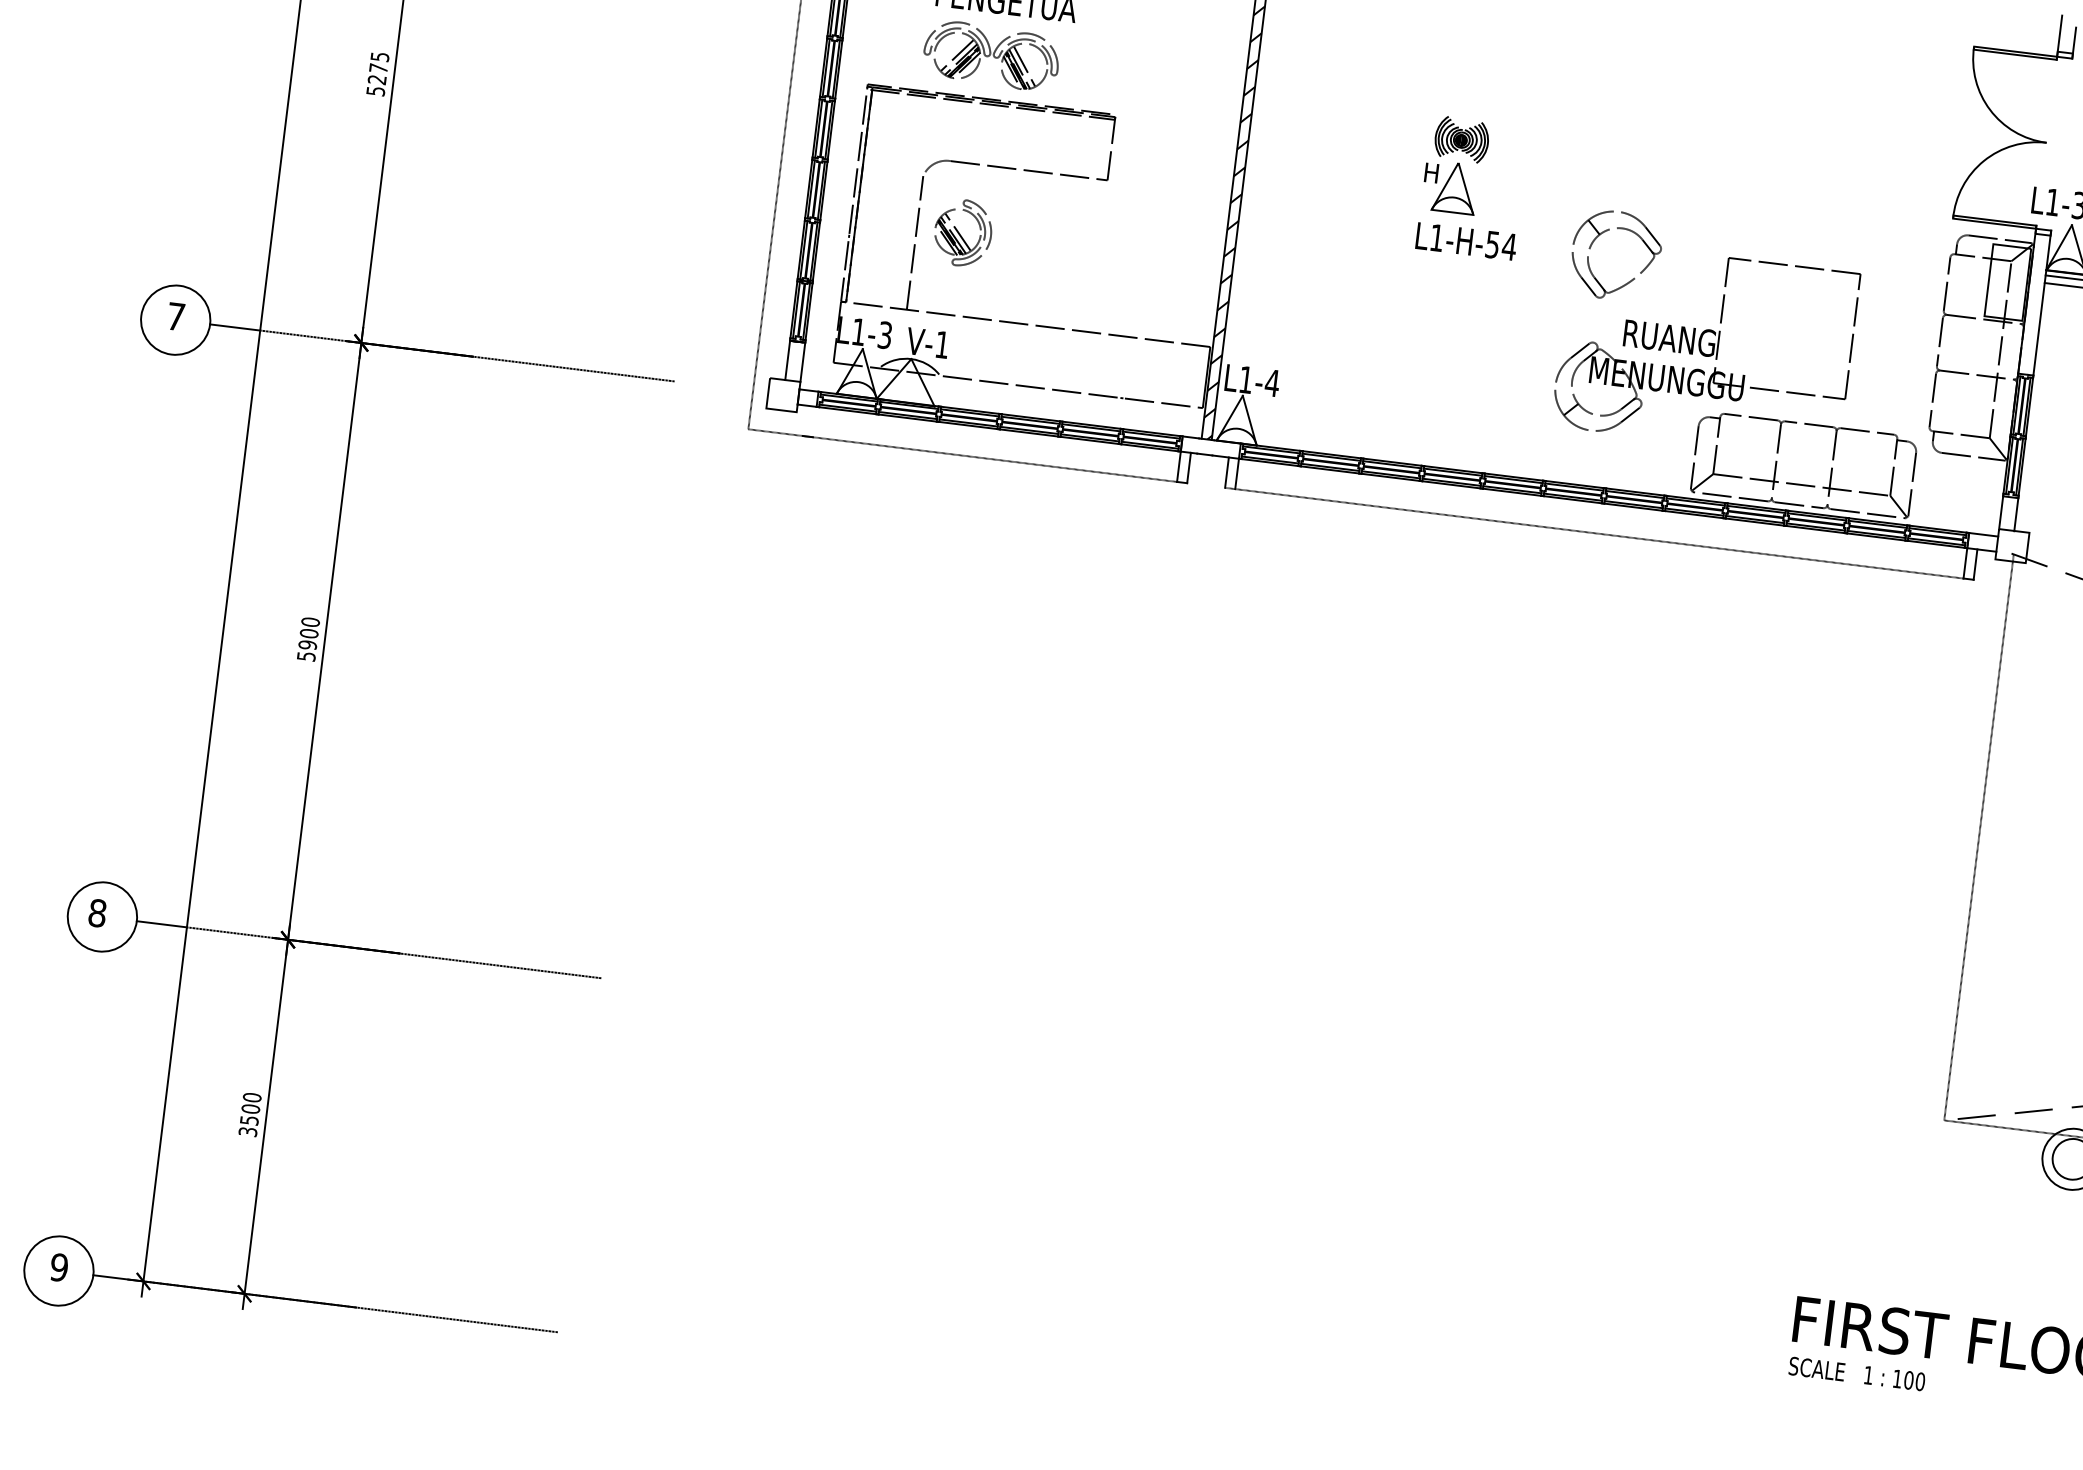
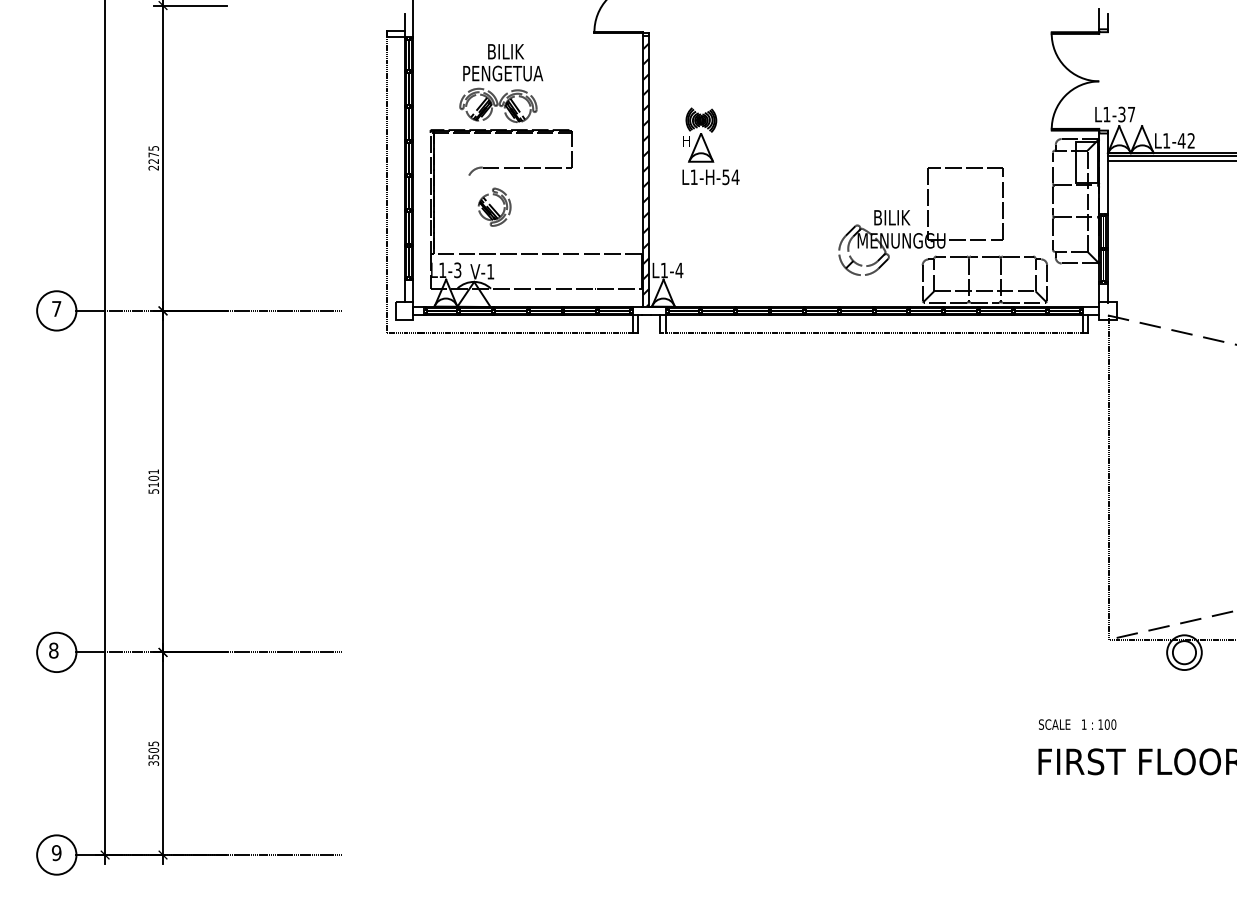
text: (375, 90) -> (153, 167), 5275 -> 2275
part: (1472, 187) -> (710, 146), moved
part: (1606, 232) -> (857, 162), removed
line: (915, 241) -> (468, 215), removed
text: (1670, 337) -> (900, 217), RUANG -> BILIK
text: (308, 633) -> (153, 478), 5900 -> 5101
text: (251, 1096) -> (153, 743), 3500 -> 3505
text: (1856, 1373) -> (1077, 724), moved

